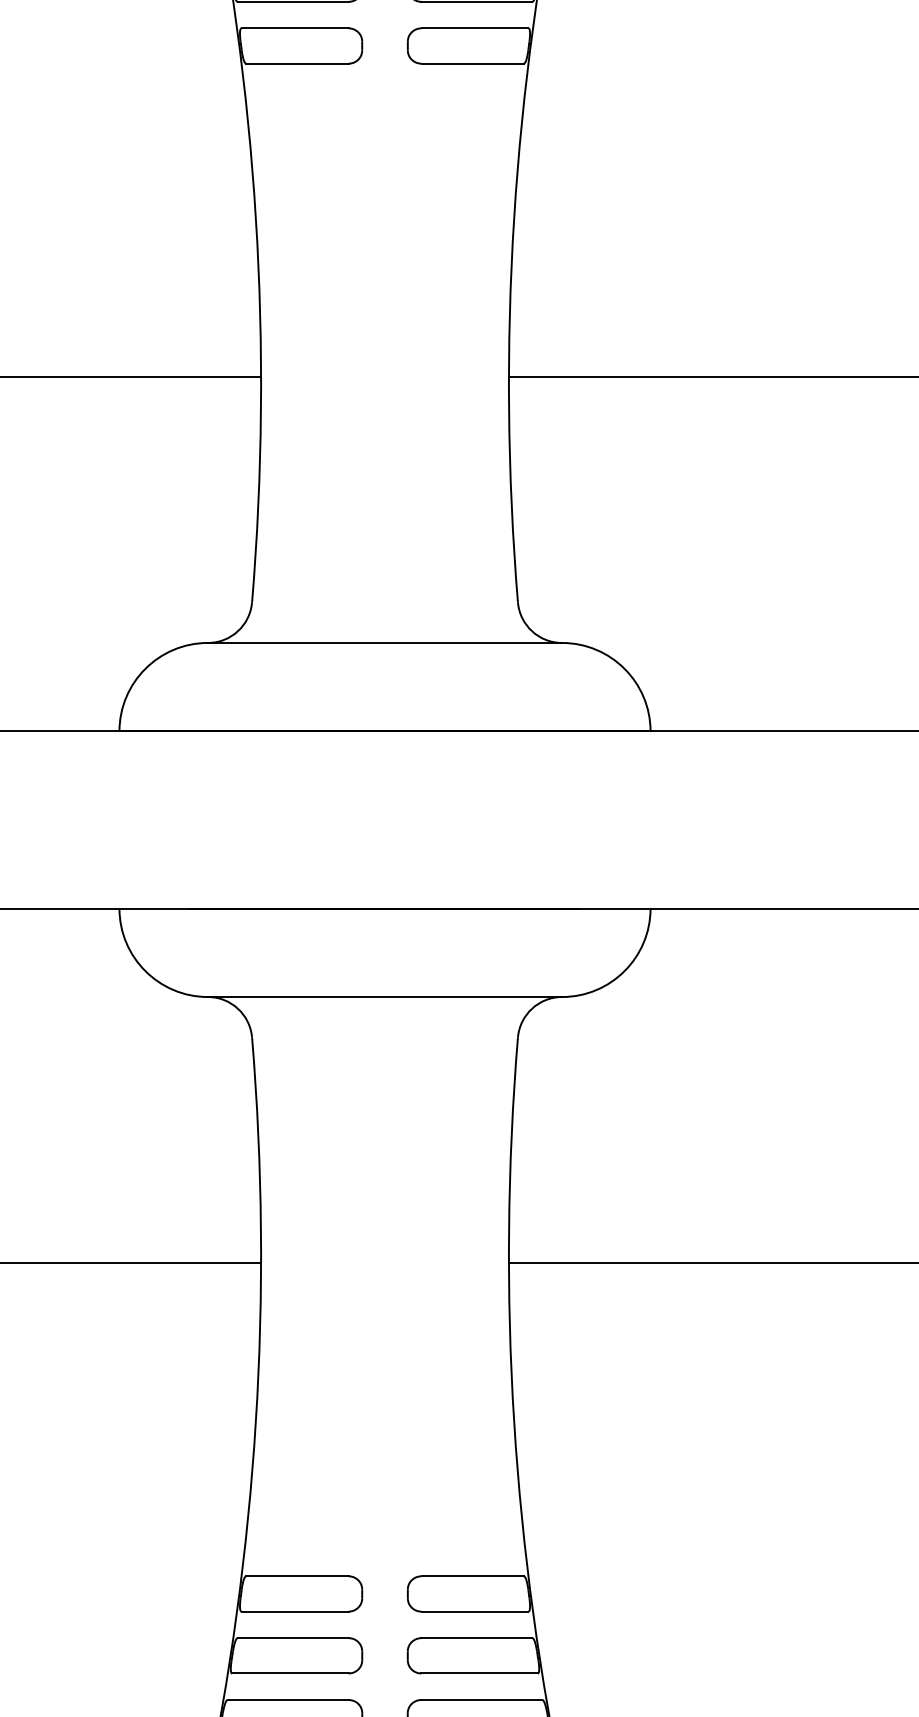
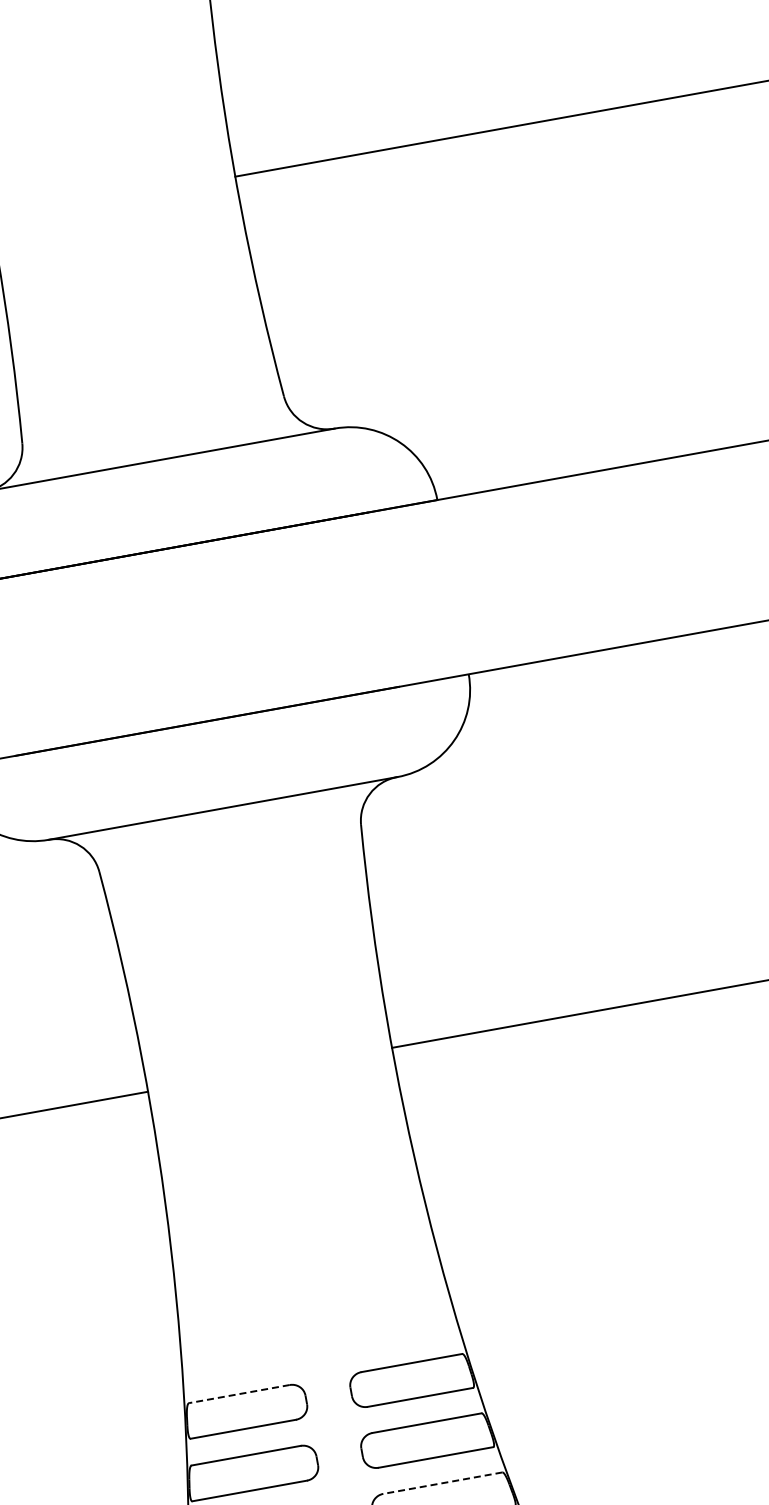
line: (296, 1576) -> (238, 1394), solid -> dashed
line: (481, 1700) -> (442, 1483), solid -> dashed

